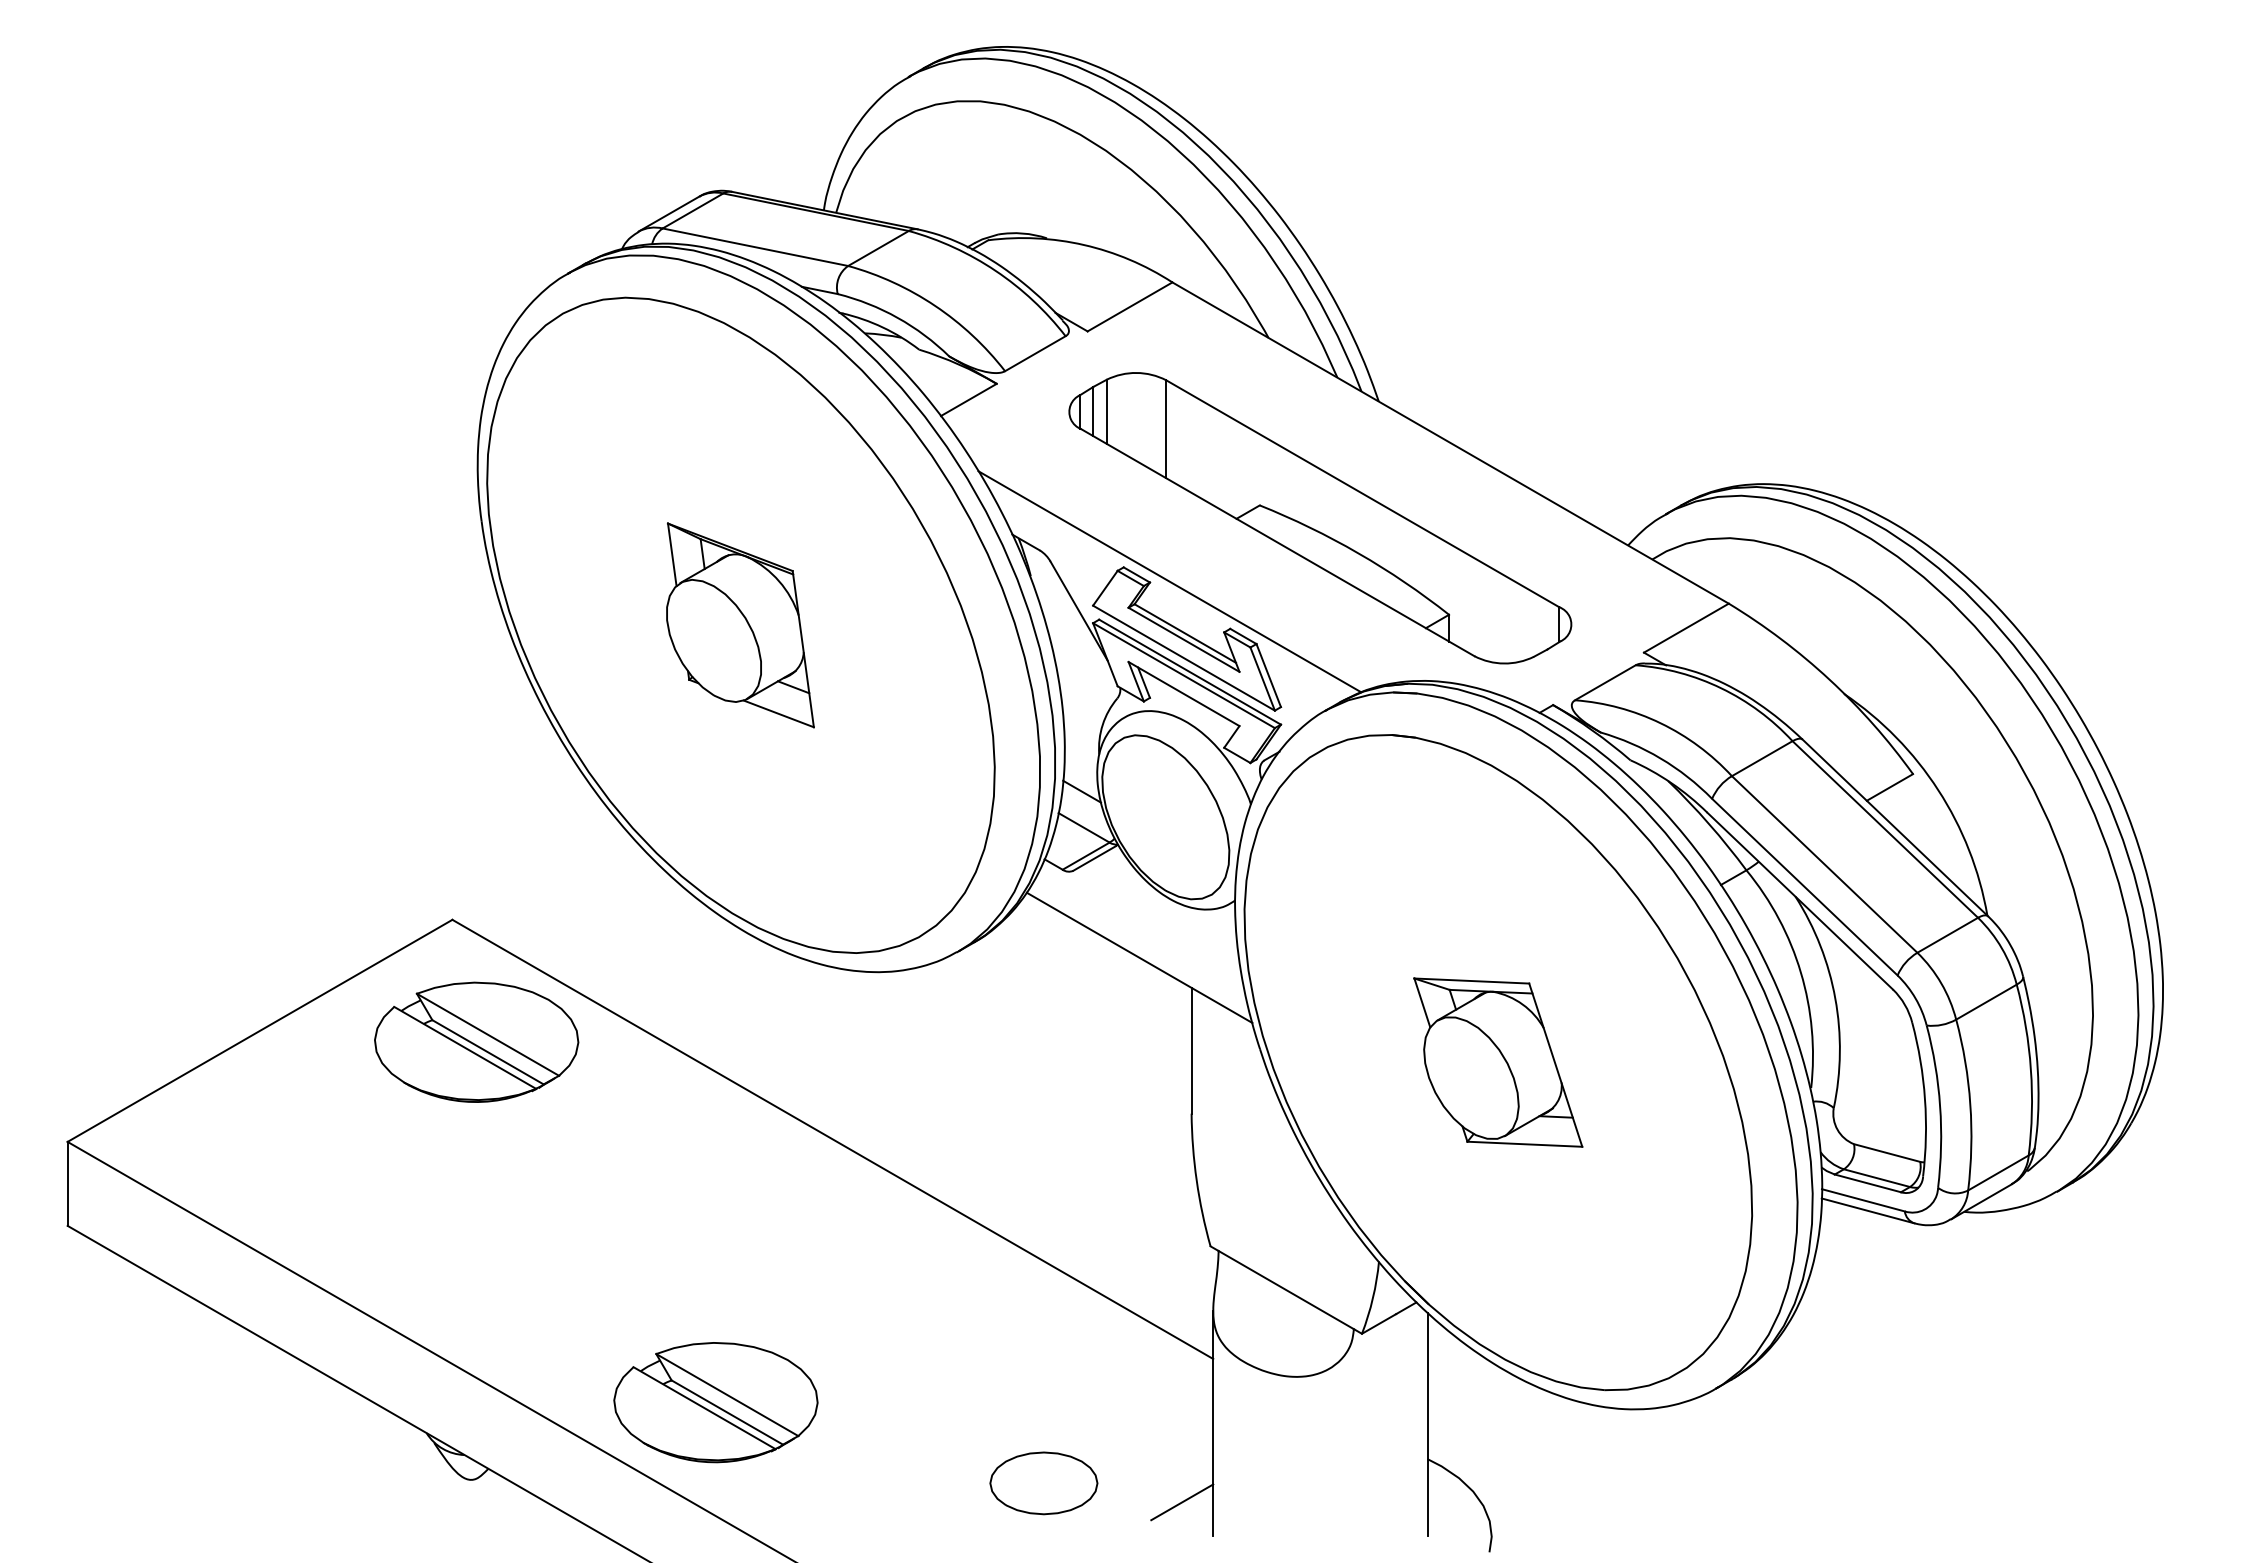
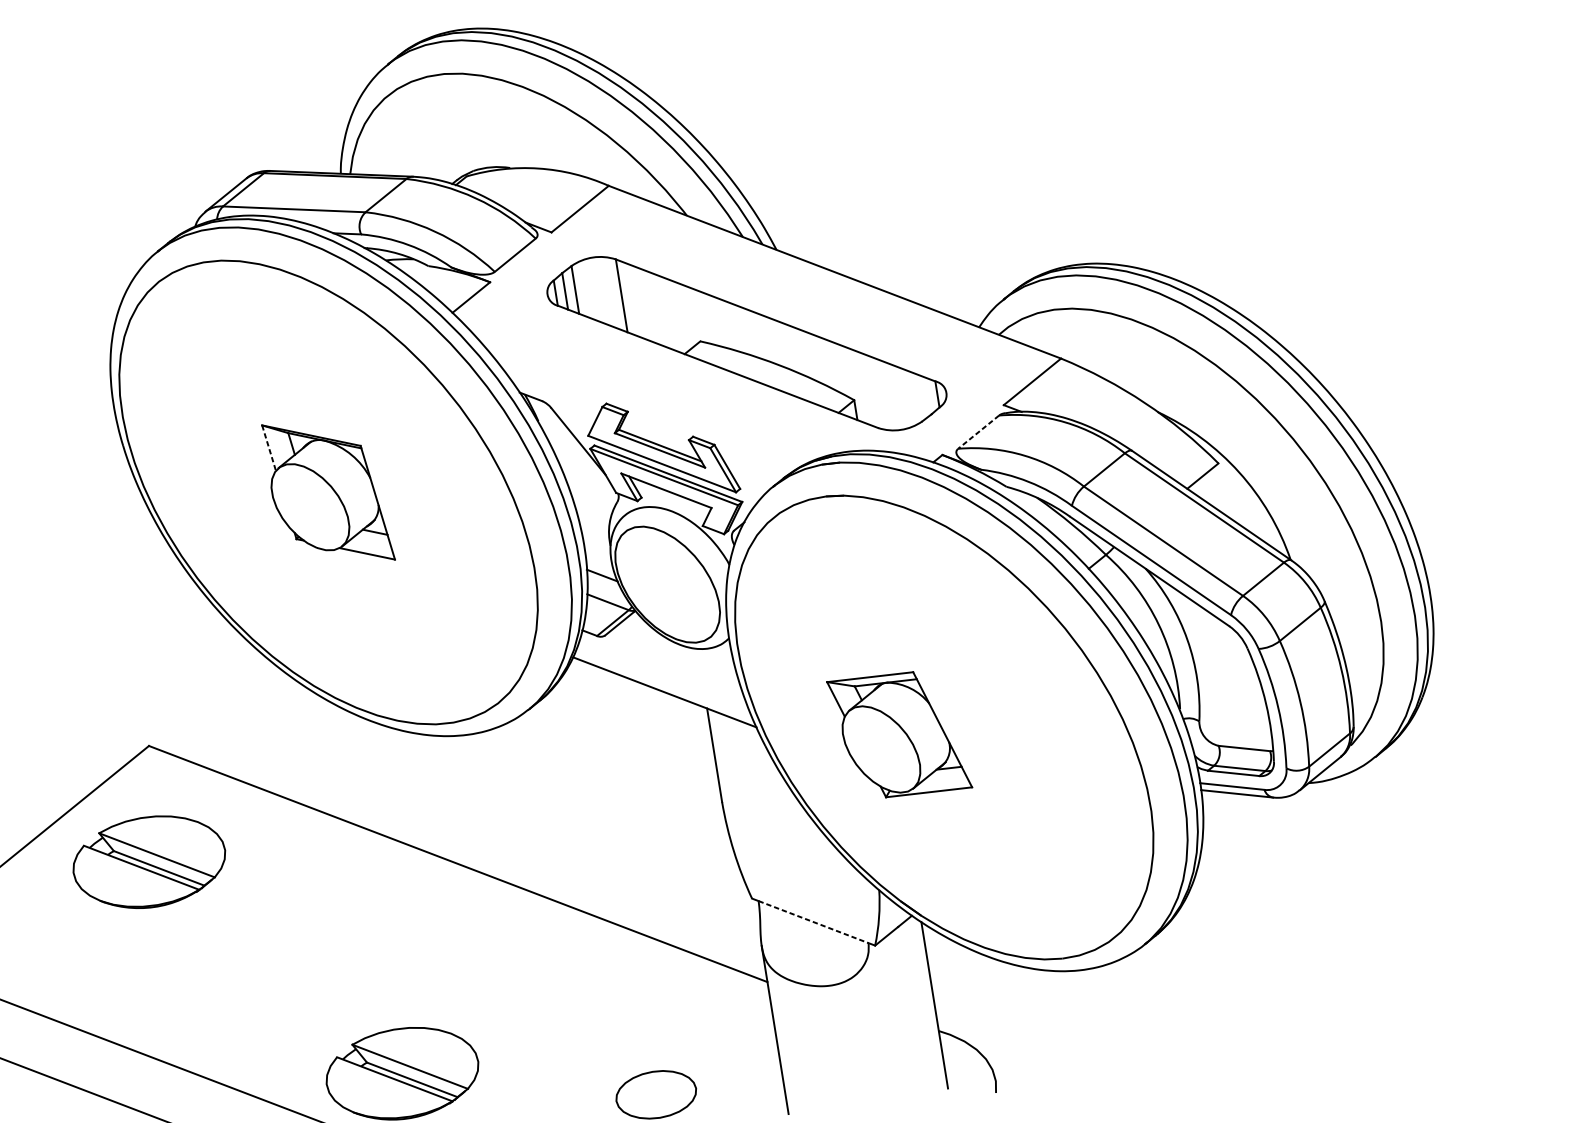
line: (672, 554) -> (269, 447), solid -> dashed
line: (1169, 581) -> (642, 408), removed
line: (1605, 682) -> (978, 431), solid -> dashed
part: (476, 1041) -> (149, 861), moved
part: (1498, 1062) -> (899, 734), moved
line: (1286, 1290) -> (813, 922), solid -> dashed
line: (1182, 1502) -> (761, 1092), removed

